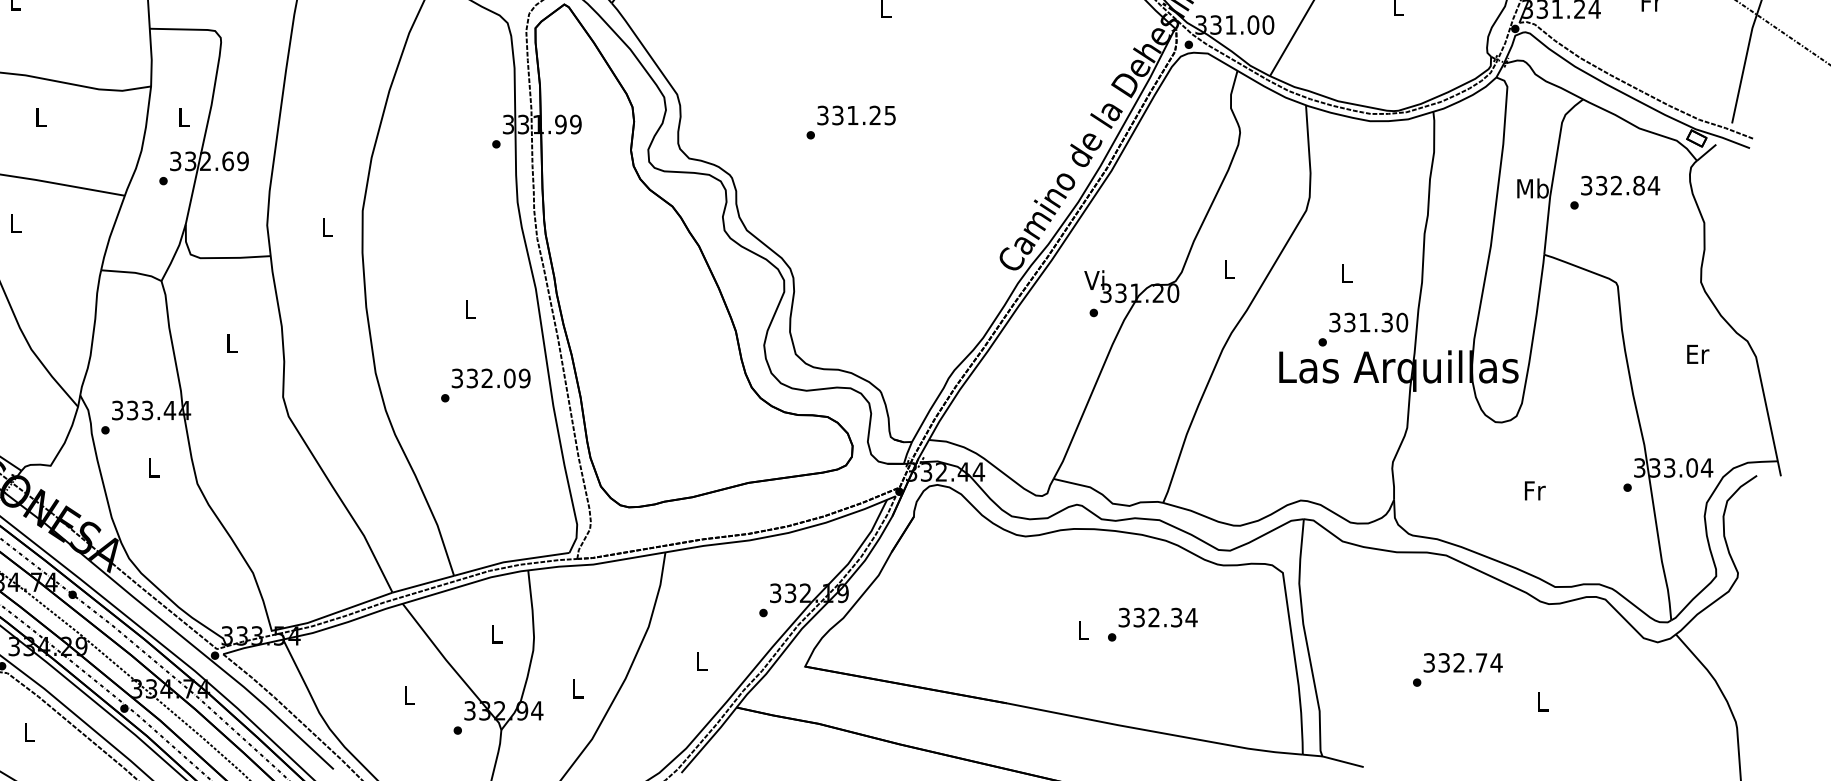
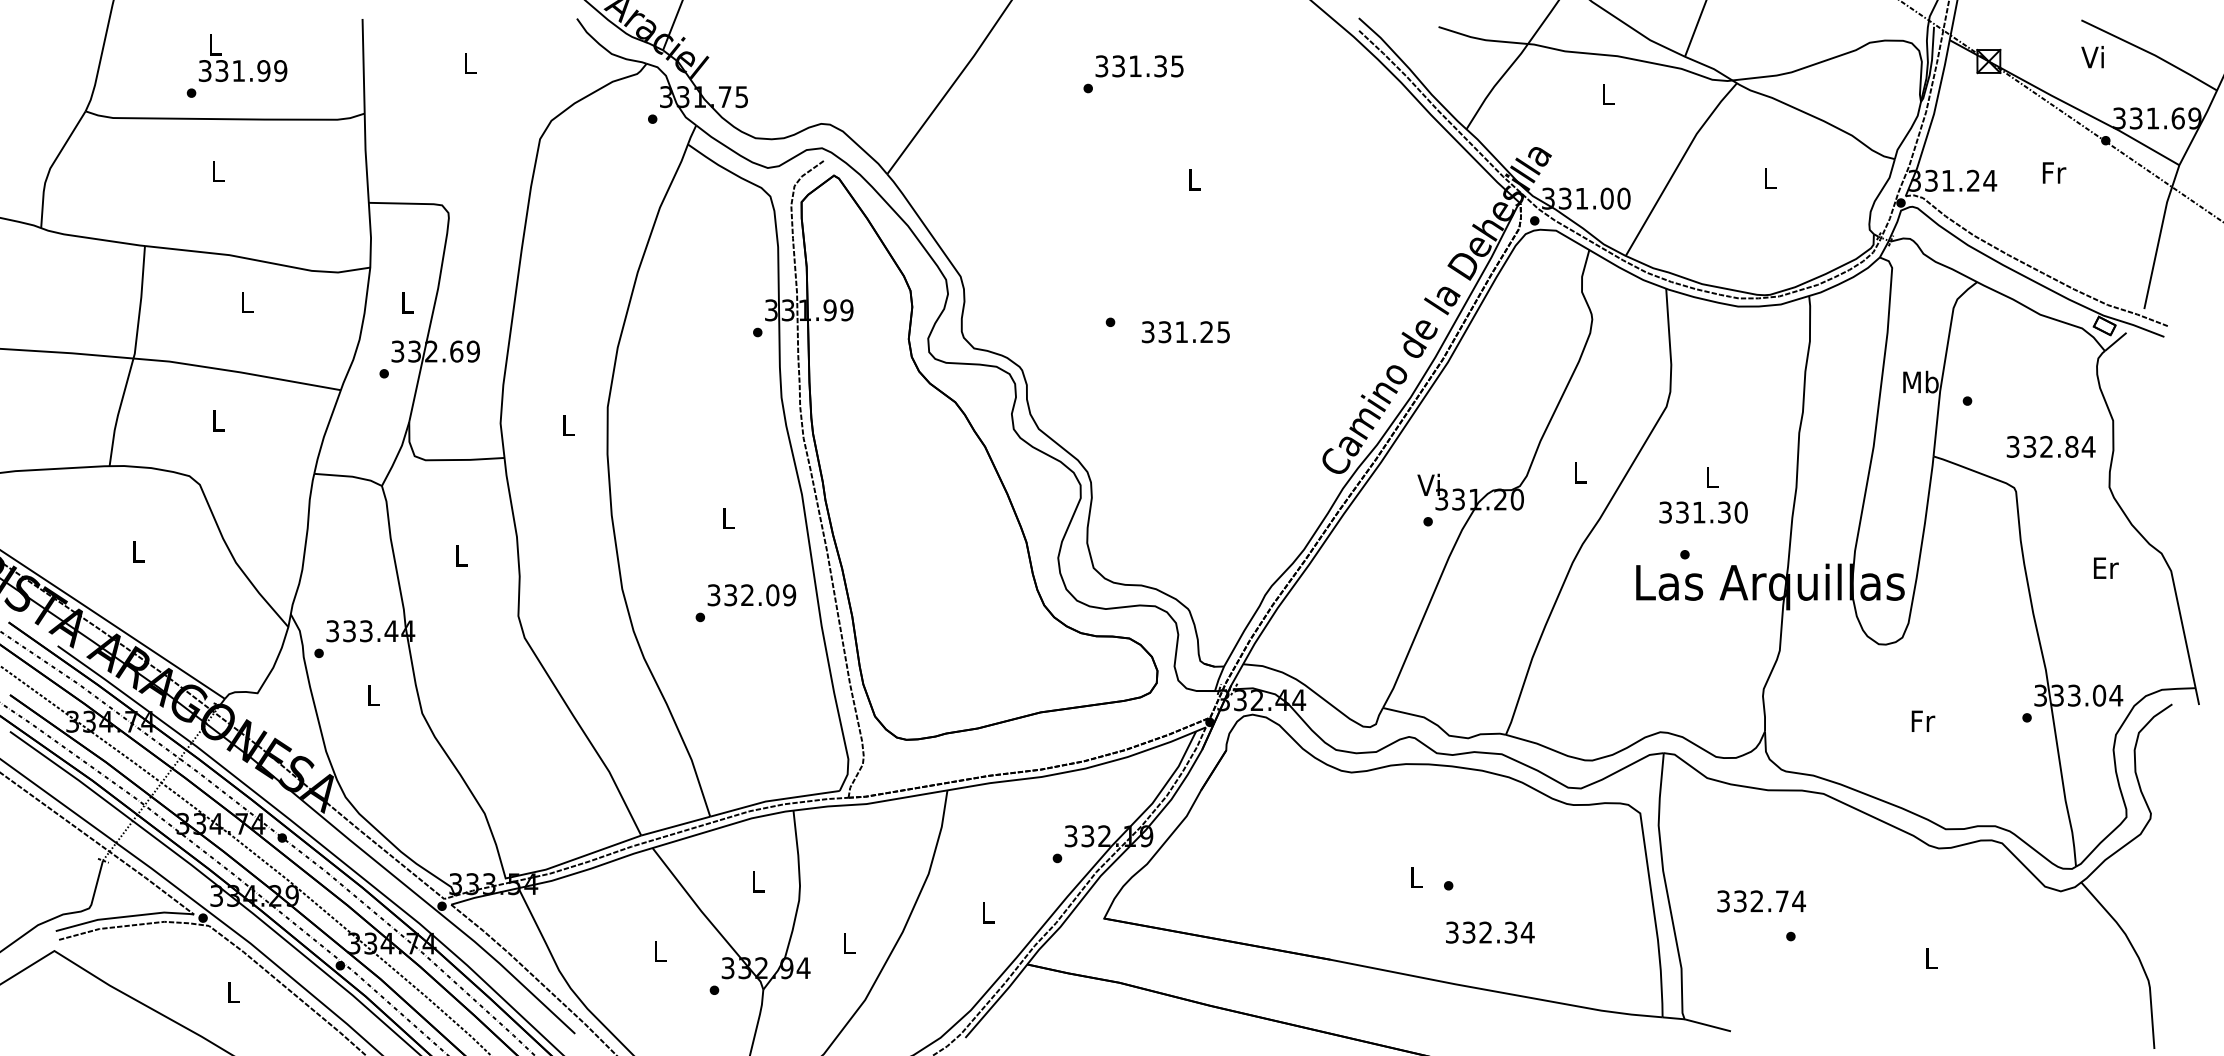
text: (856, 115) -> (1185, 332), moved
text: (1619, 185) -> (2050, 446), moved
text: (1368, 322) -> (1703, 512), moved
text: (1158, 617) -> (1490, 932), moved
text: (1463, 662) -> (1761, 901), moved

